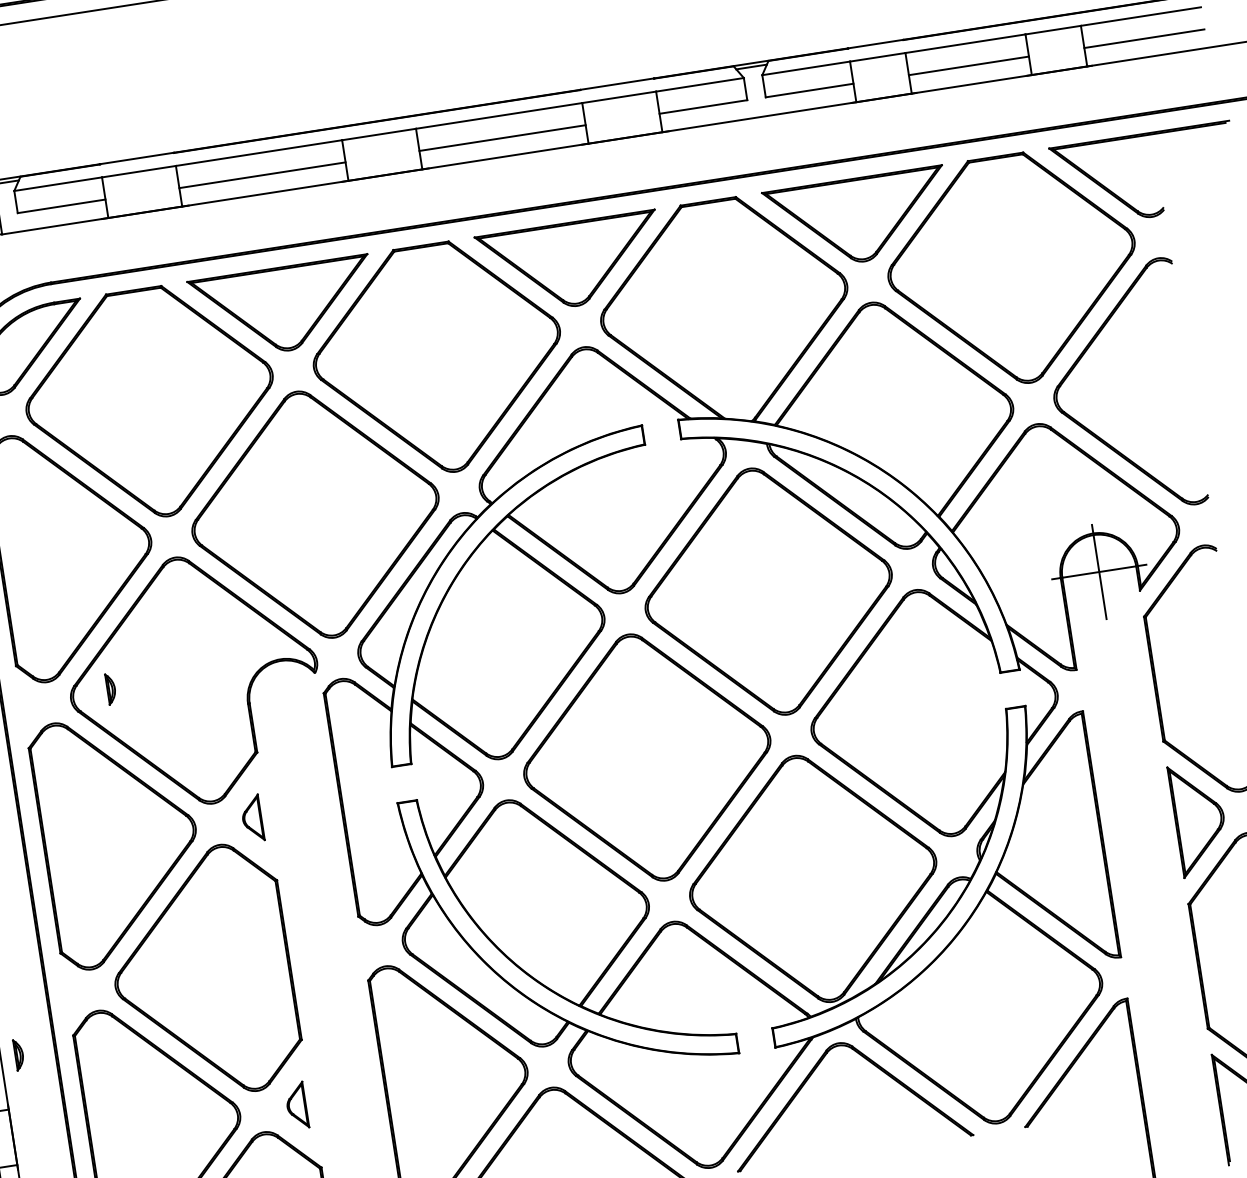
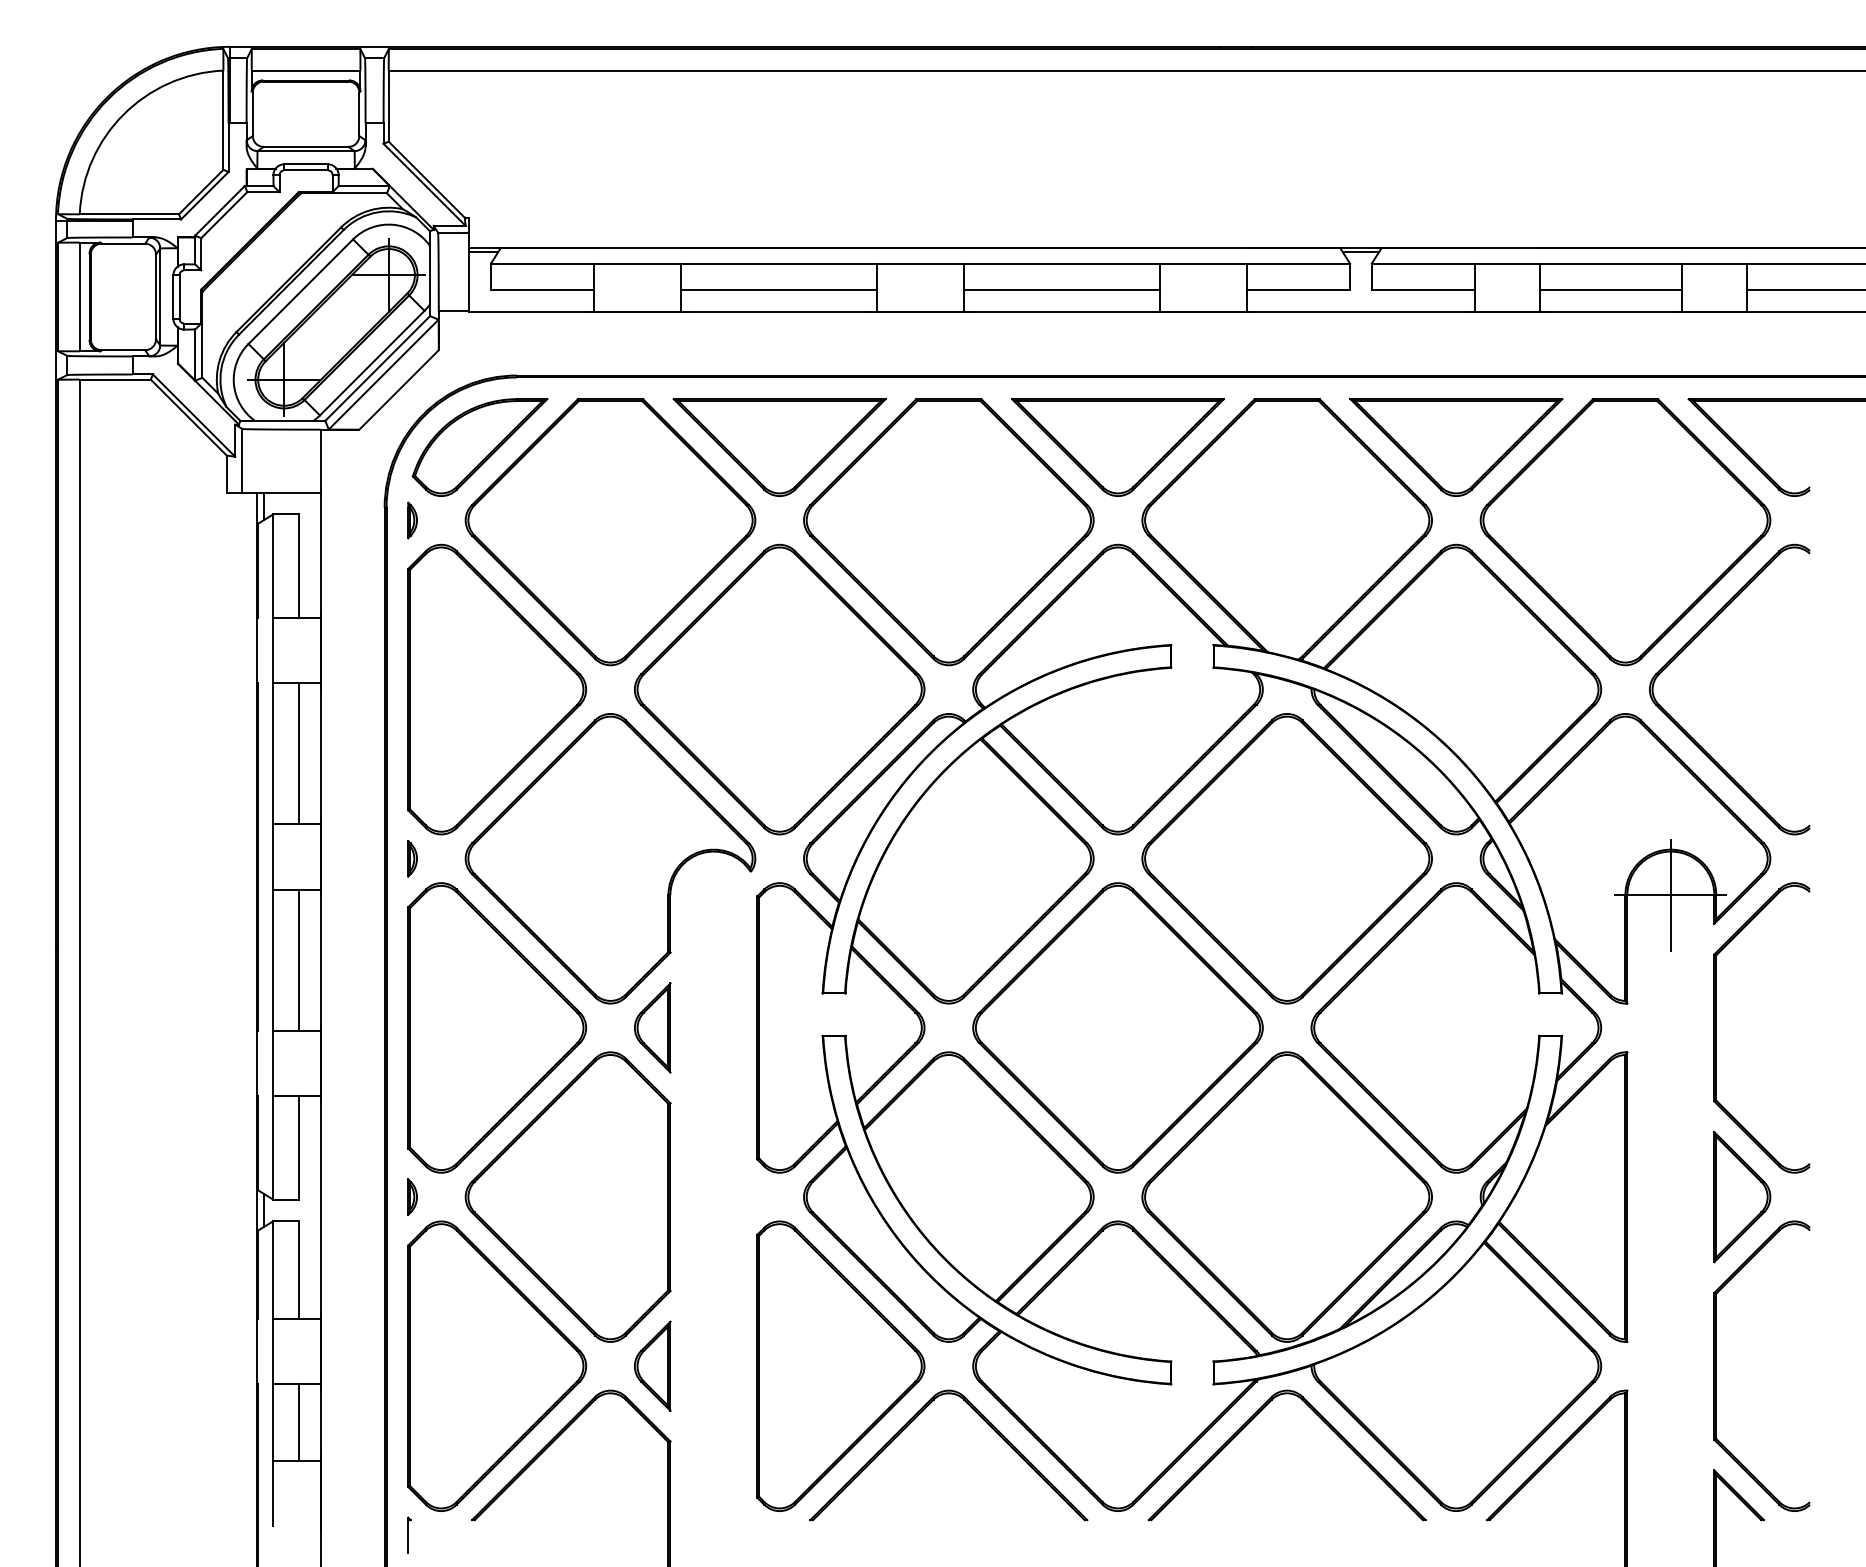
part: (111, 688) -> (412, 858), moved
part: (251, 818) -> (652, 1027), size x1.67
part: (18, 1054) -> (412, 1196), moved
part: (296, 1105) -> (652, 1365), size x1.67

